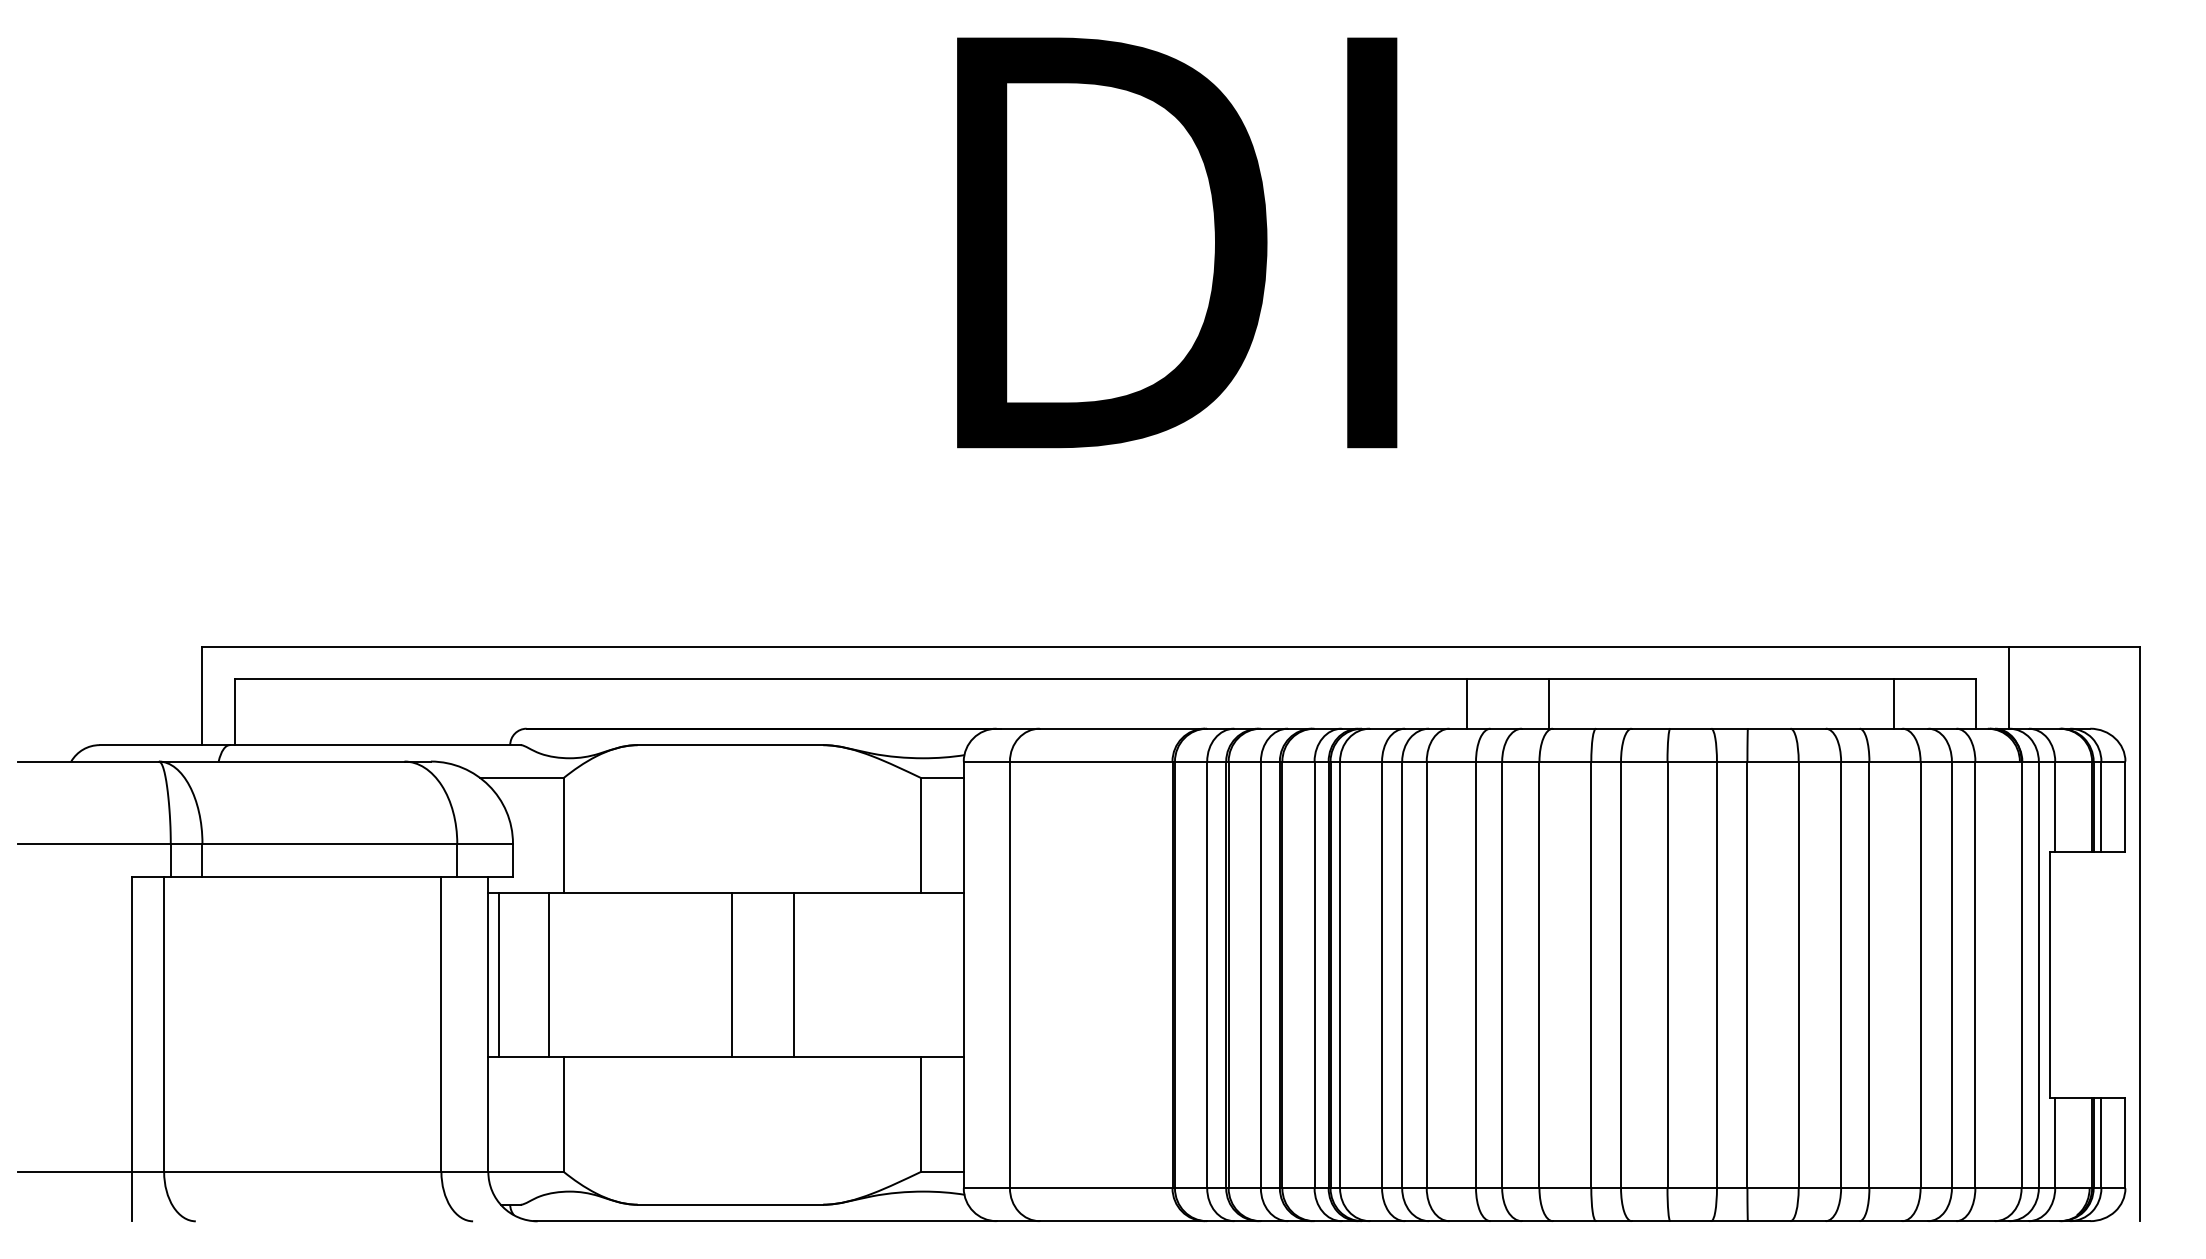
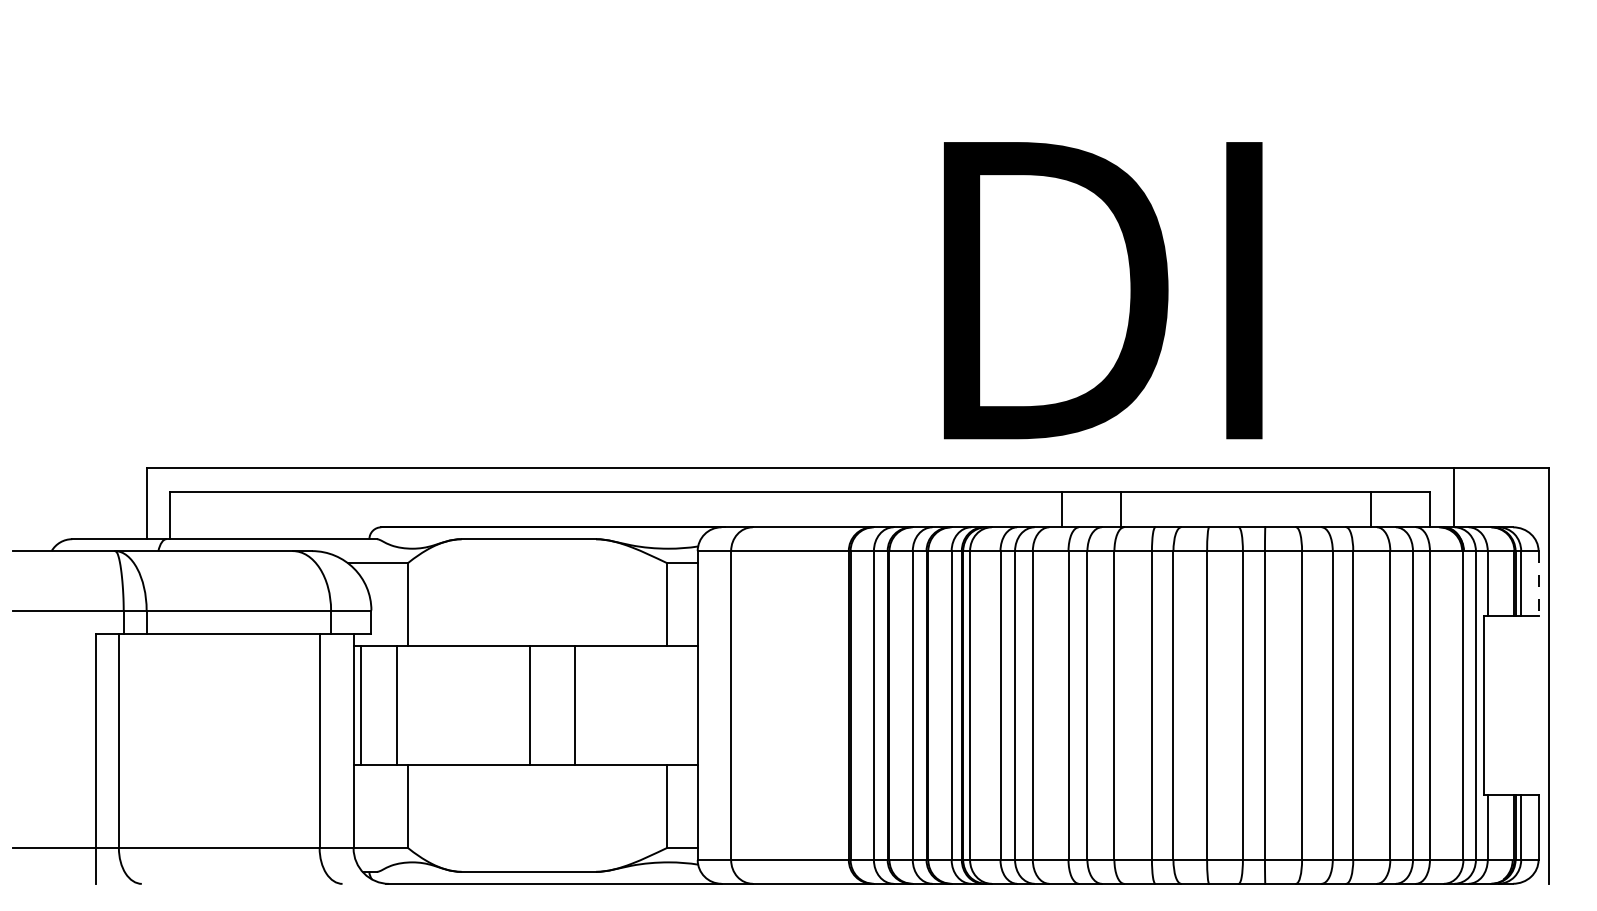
text: (1177, 242) -> (1103, 290), moved
line: (2125, 806) -> (1538, 583), solid -> dashed

